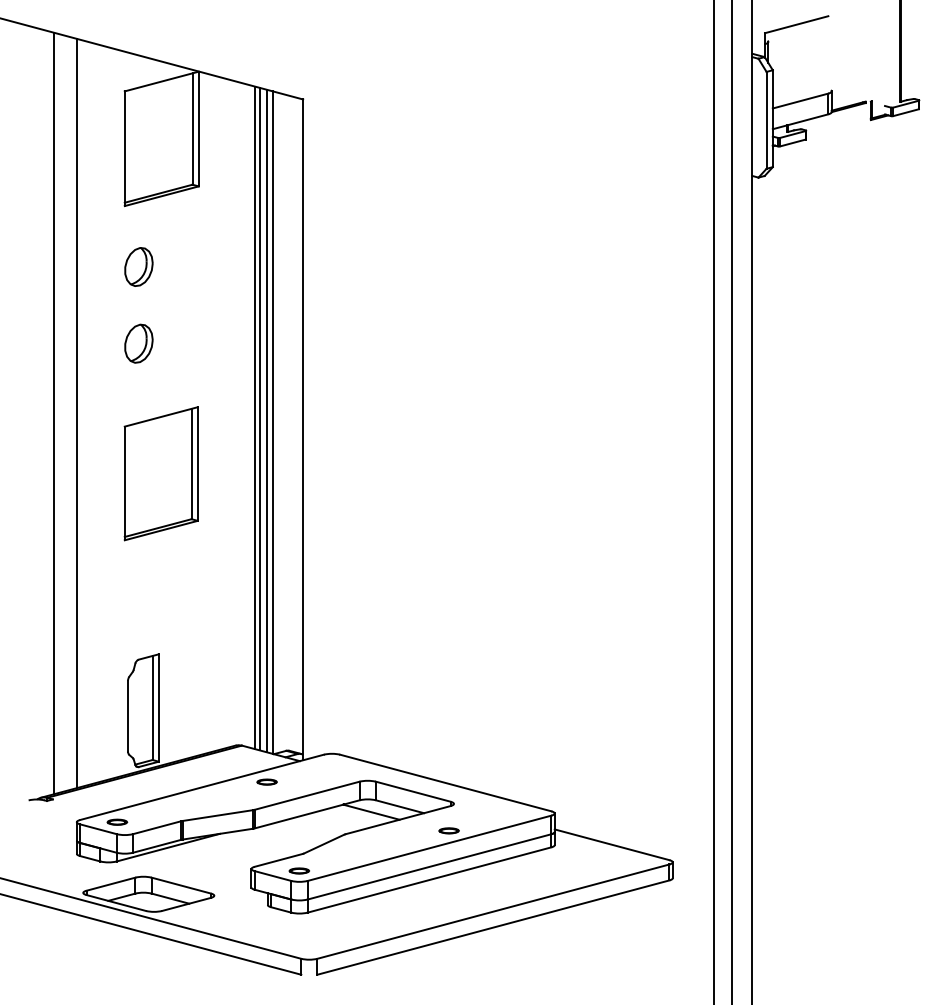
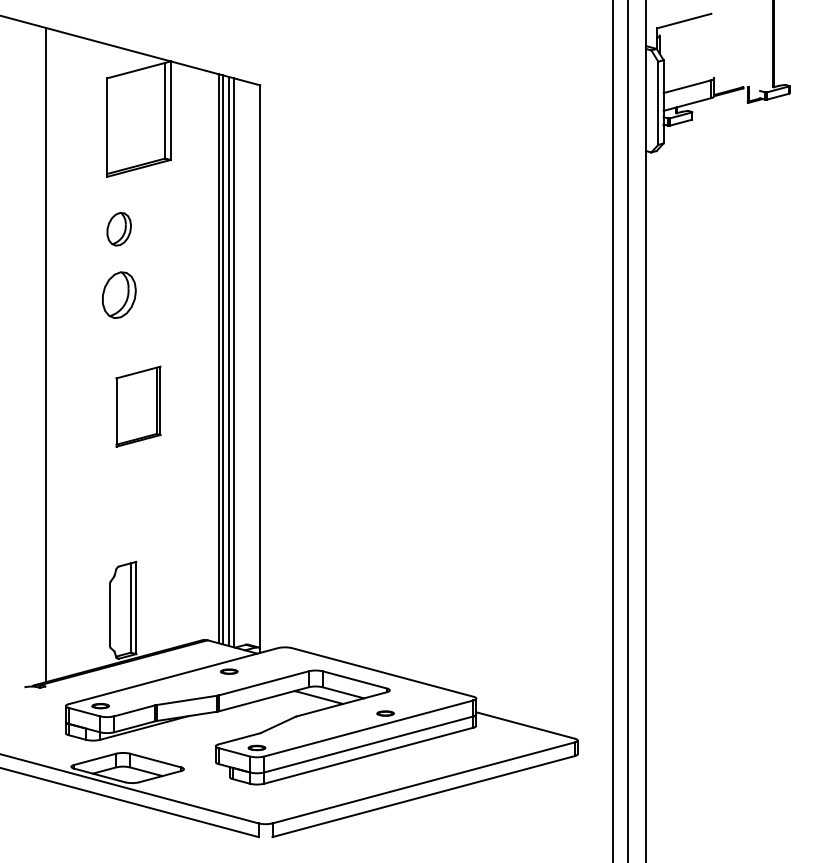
part: (138, 342) -> (118, 294), size x1.4
line: (76, 412) -> (65, 354), removed
part: (161, 473) -> (138, 406), size x0.7

